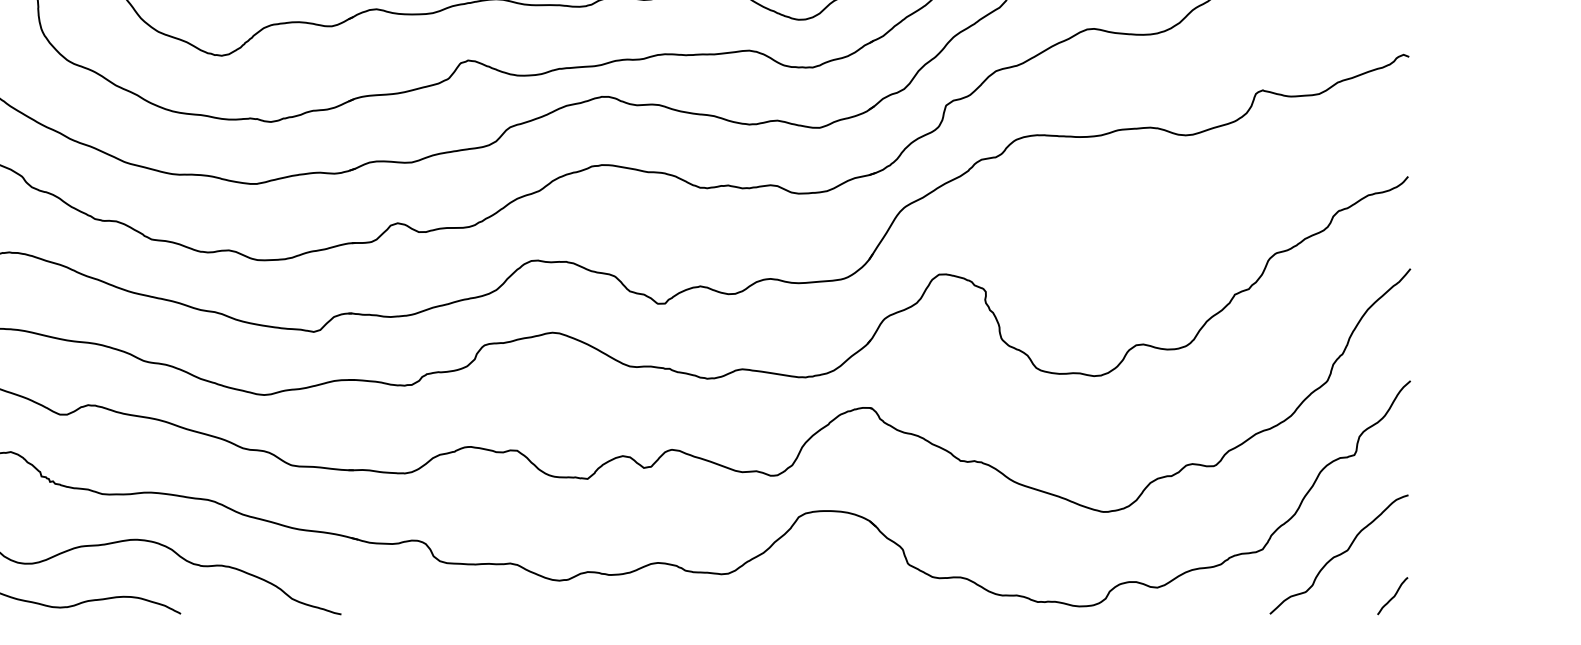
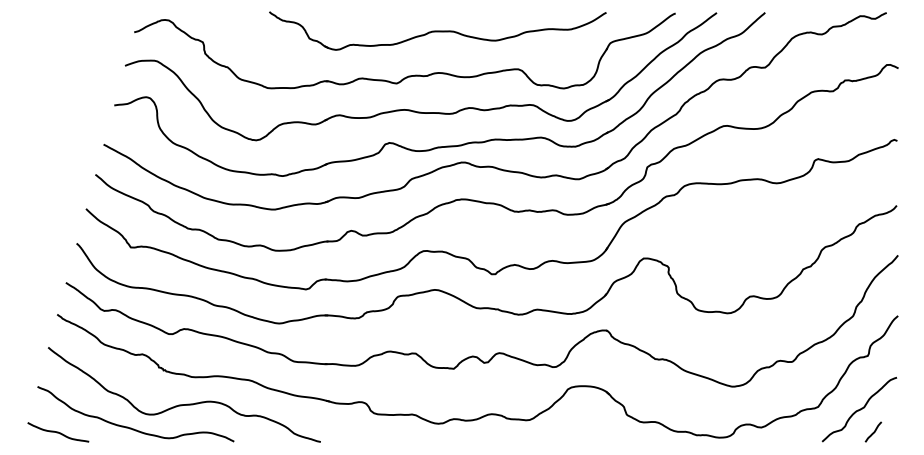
line: (1392, 594) -> (873, 431), moved

